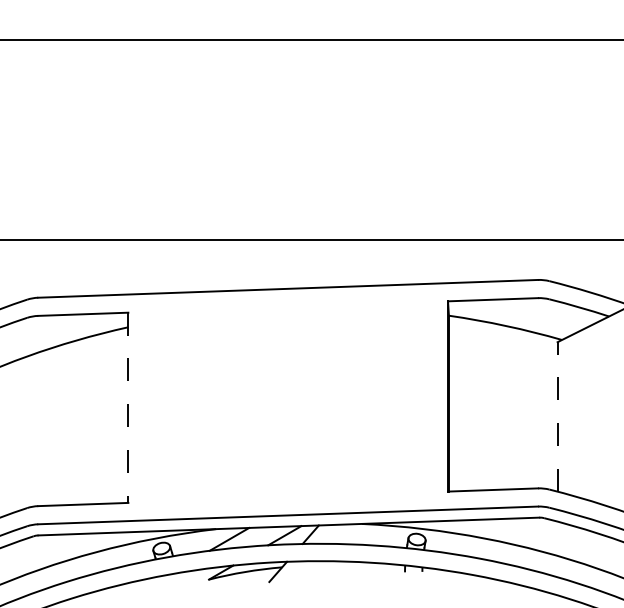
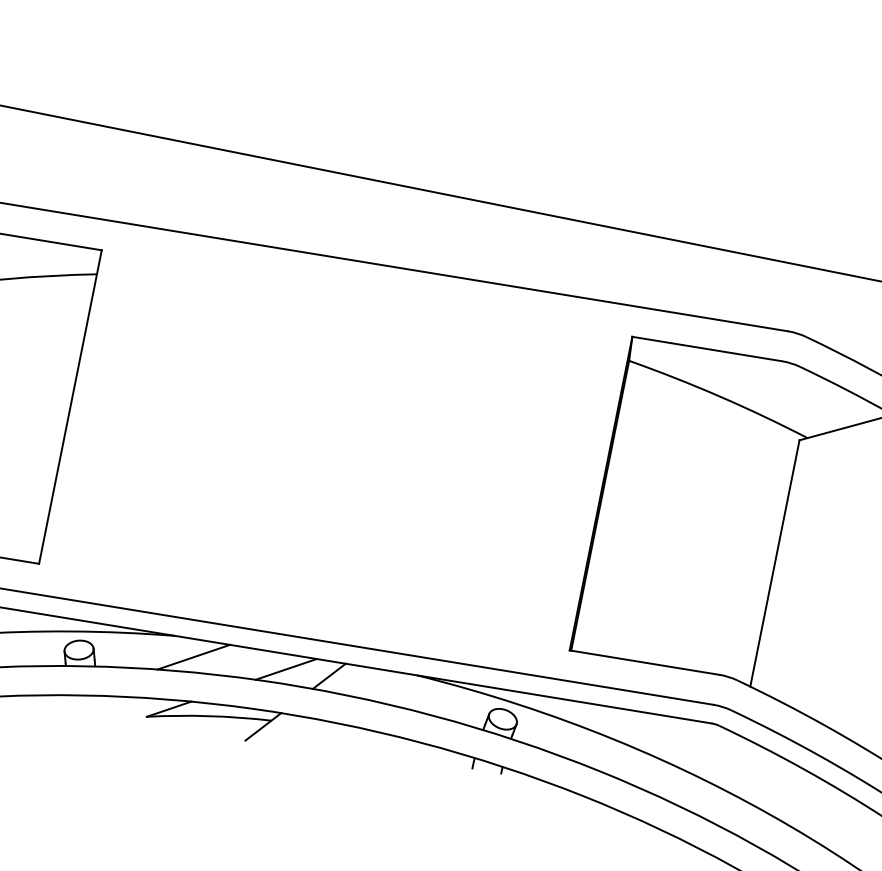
line: (128, 408) -> (70, 408), dashed -> solid
line: (557, 416) -> (774, 562), dashed -> solid

